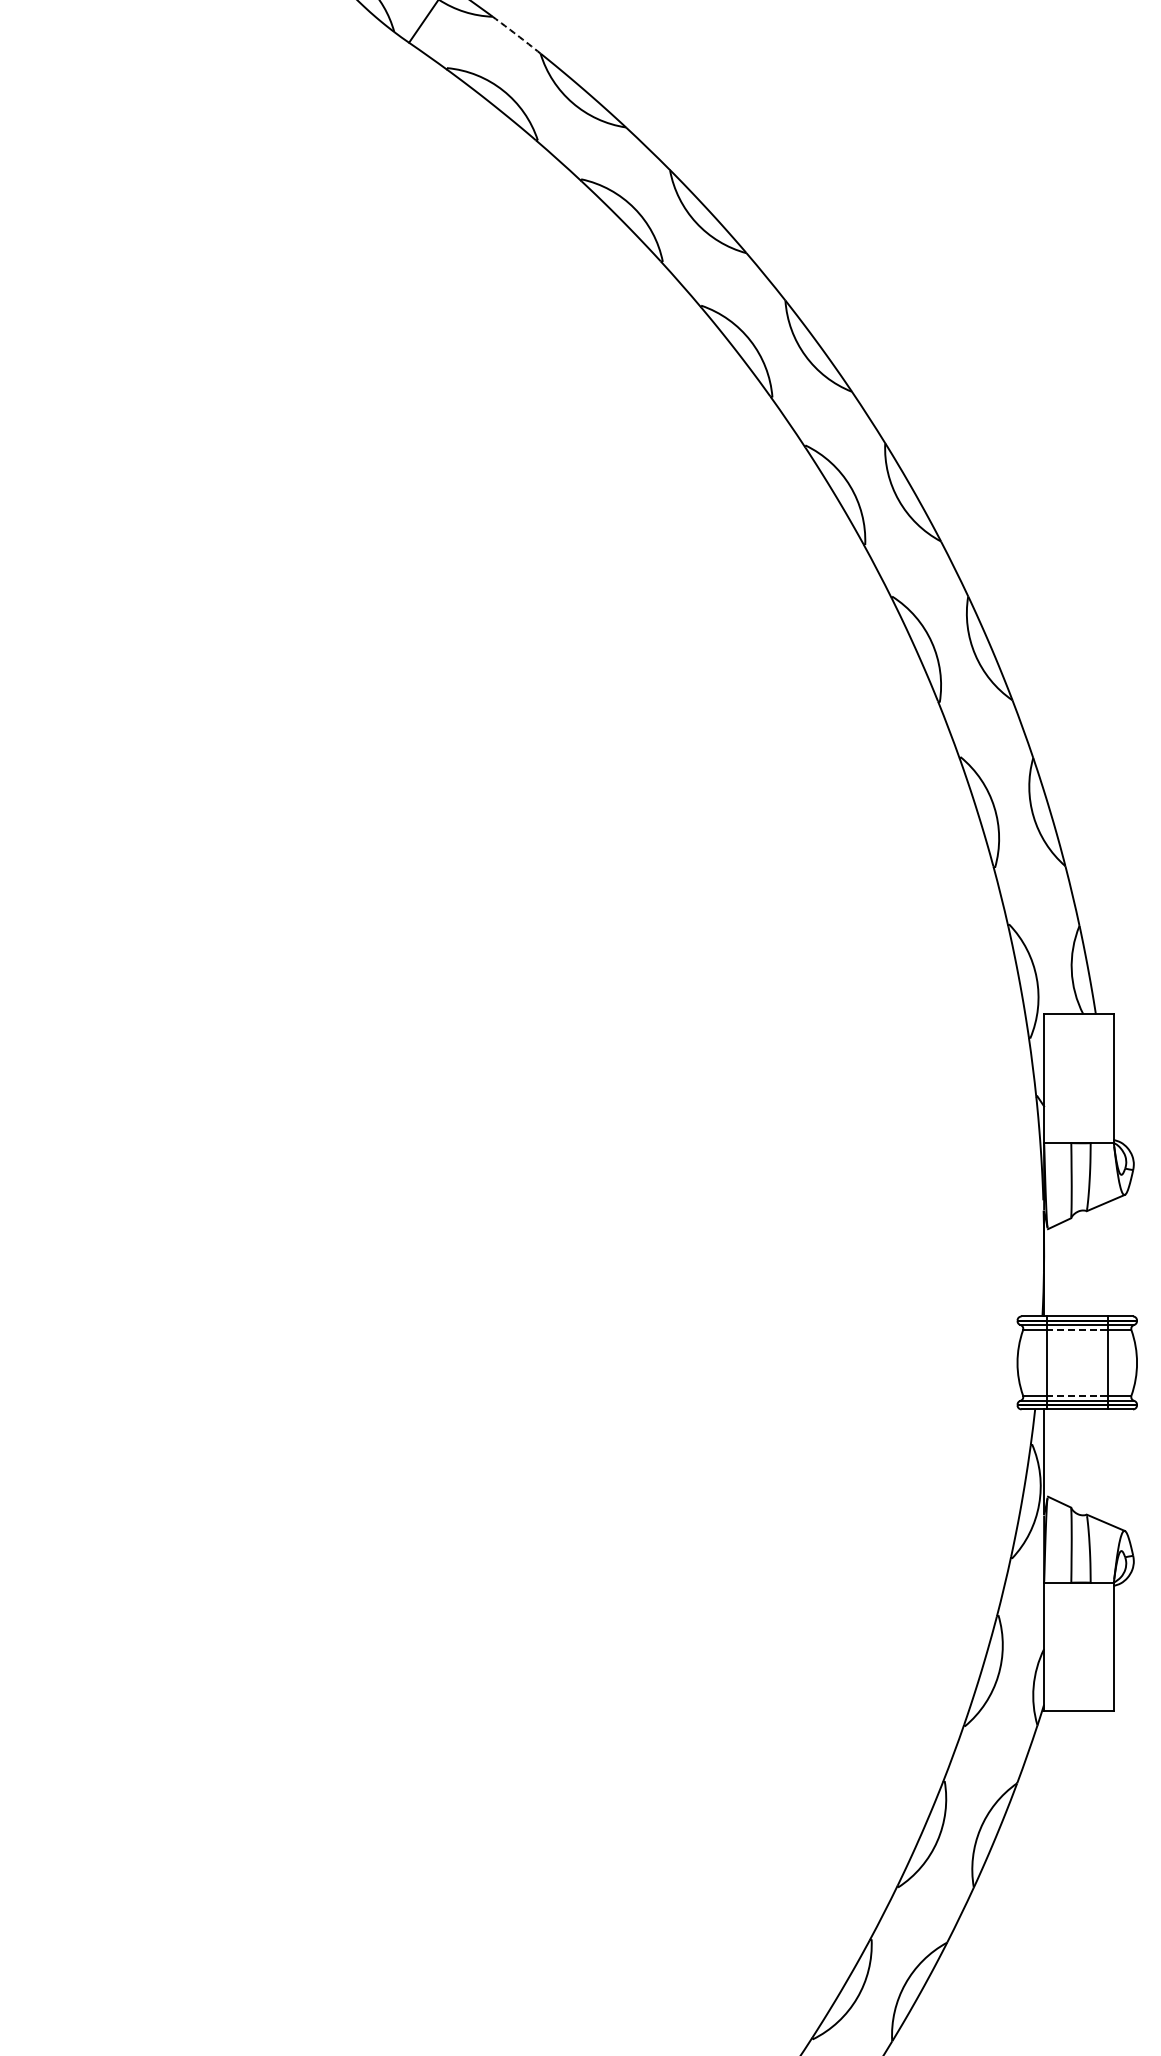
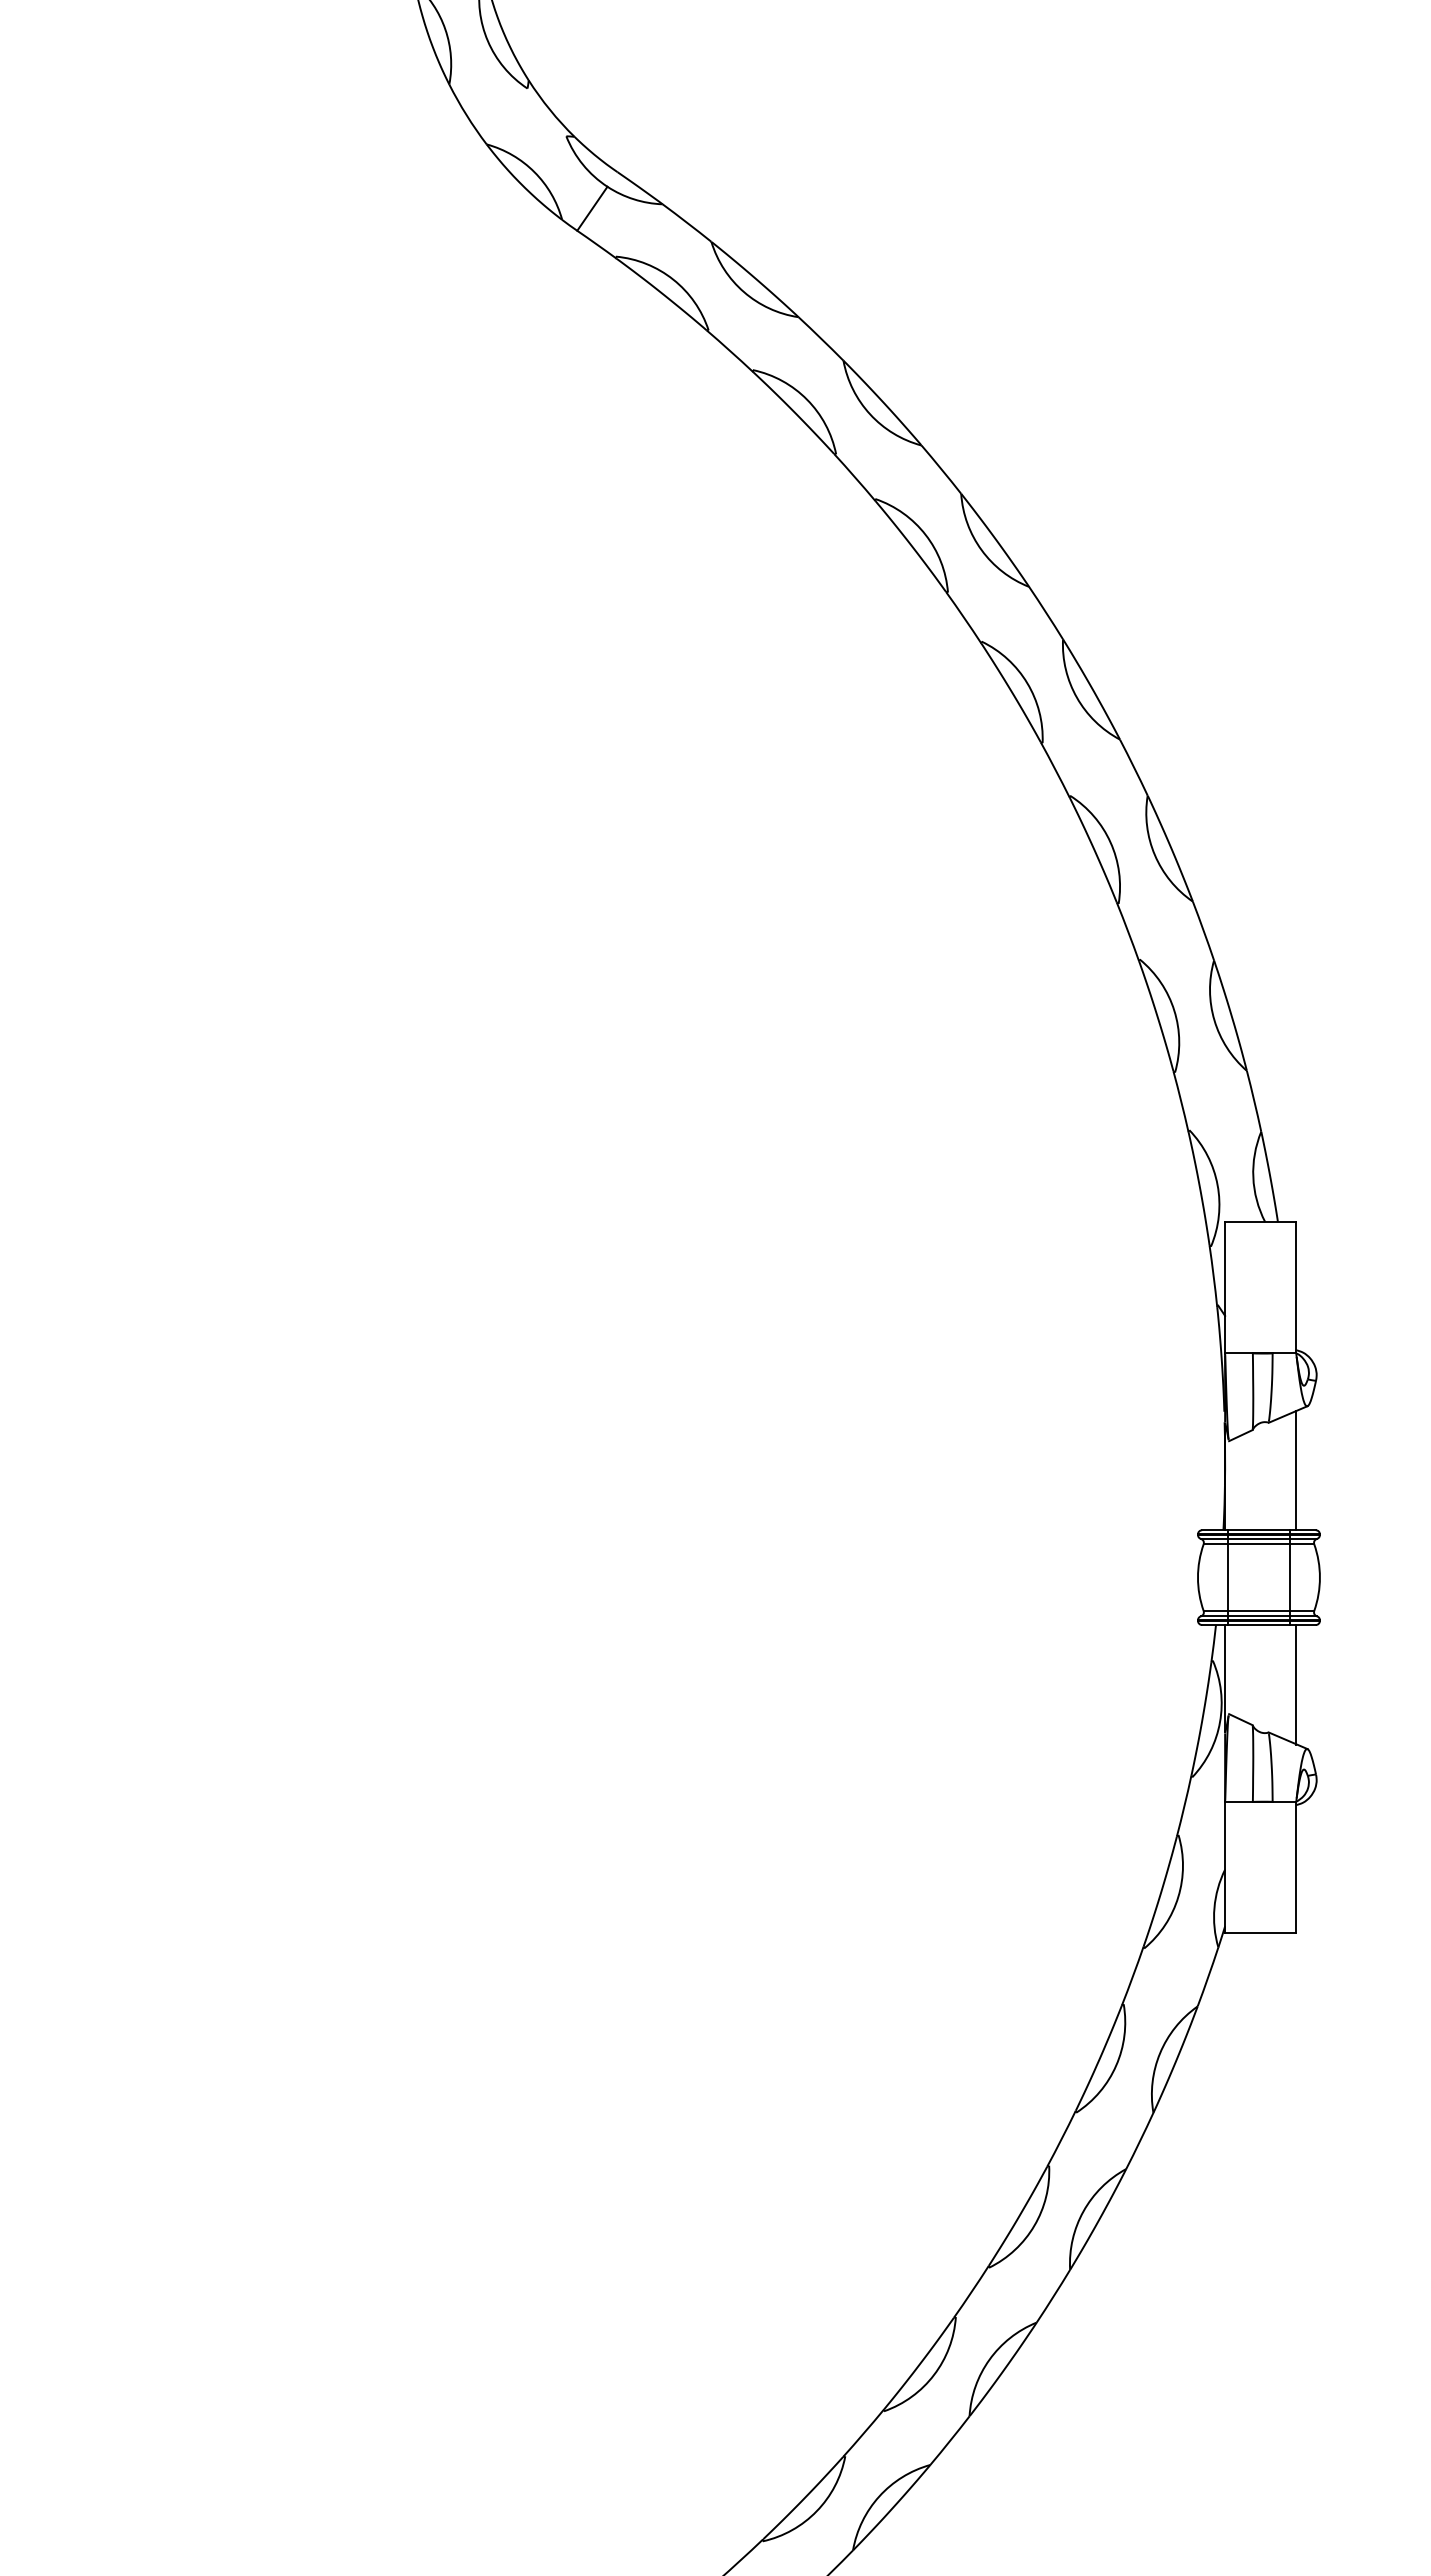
arc: (517, 34) -> (687, 222), dashed -> solid
line: (1114, 1257) -> (1296, 1470), added
line: (1077, 1330) -> (1259, 1544), dashed -> solid
line: (1077, 1396) -> (1259, 1611), dashed -> solid
line: (1114, 1467) -> (1296, 1684), added

